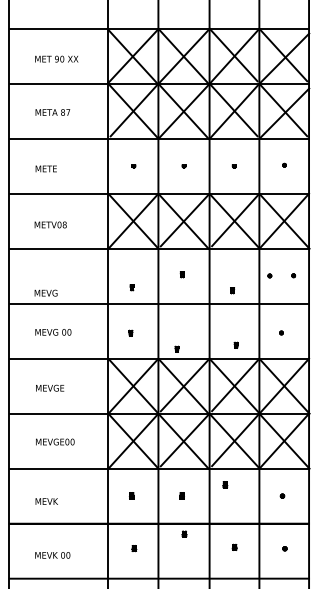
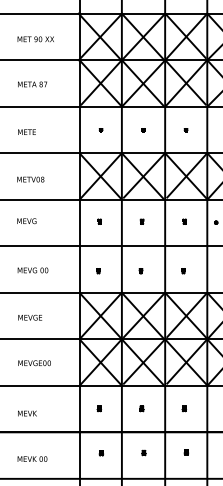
part: (131, 287) -> (99, 221), moved
part: (232, 290) -> (184, 221), moved
text: (45, 292) -> (26, 220), moved
part: (235, 344) -> (182, 270), moved
part: (176, 348) -> (140, 270), moved
part: (225, 484) -> (184, 408), moved
part: (184, 533) -> (143, 452), moved

